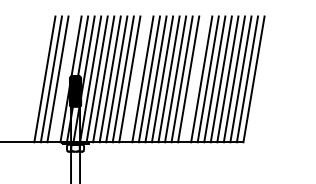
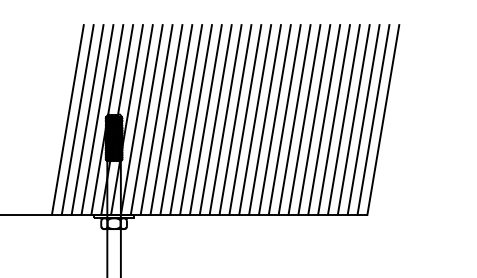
line: (64, 79) -> (97, 120), added
line: (135, 79) -> (204, 120), added
line: (194, 79) -> (293, 120), added

